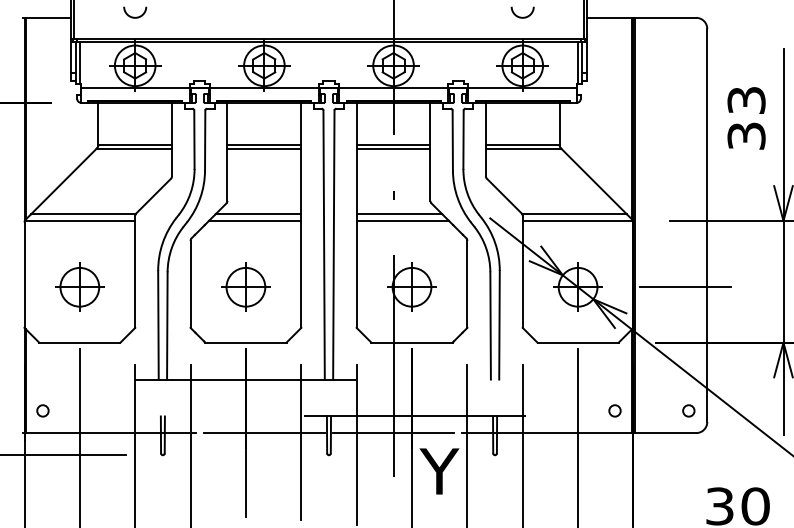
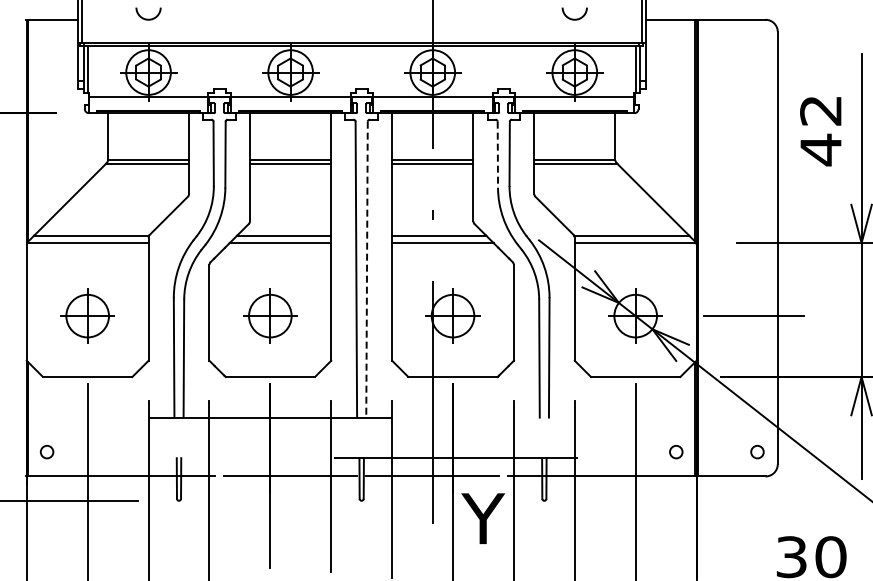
text: (746, 119) -> (820, 131), 33 -> 42
line: (452, 141) -> (497, 155), solid -> dashed
line: (334, 244) -> (367, 269), solid -> dashed

